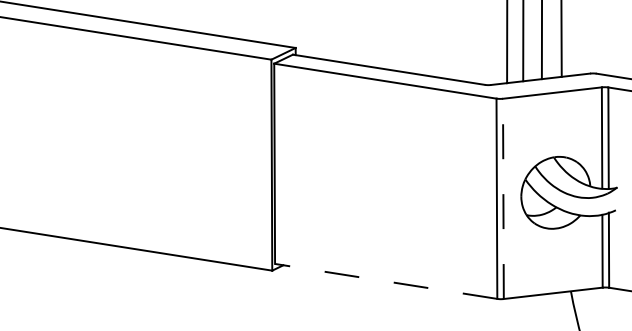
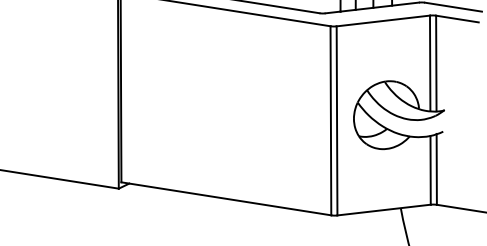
line: (503, 198) -> (337, 120), dashed -> solid
line: (385, 281) -> (225, 198), dashed -> solid

